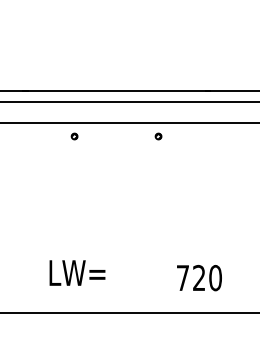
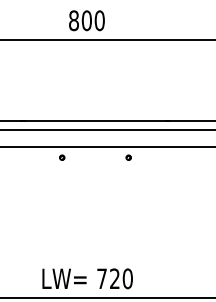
text: (77, 272) -> (64, 278), moved
text: (198, 277) -> (114, 278), moved

